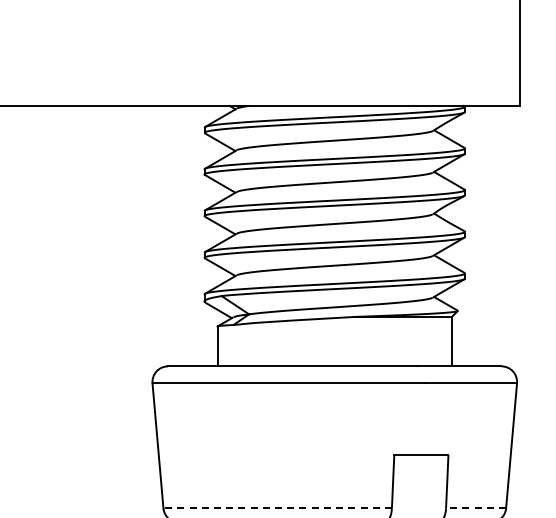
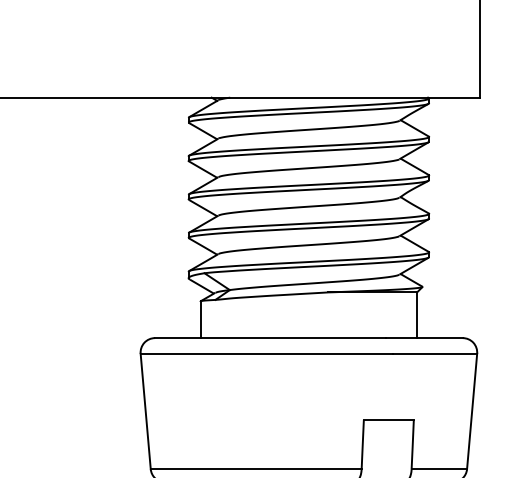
line: (277, 508) -> (256, 469), dashed -> solid
line: (475, 508) -> (438, 469), dashed -> solid

